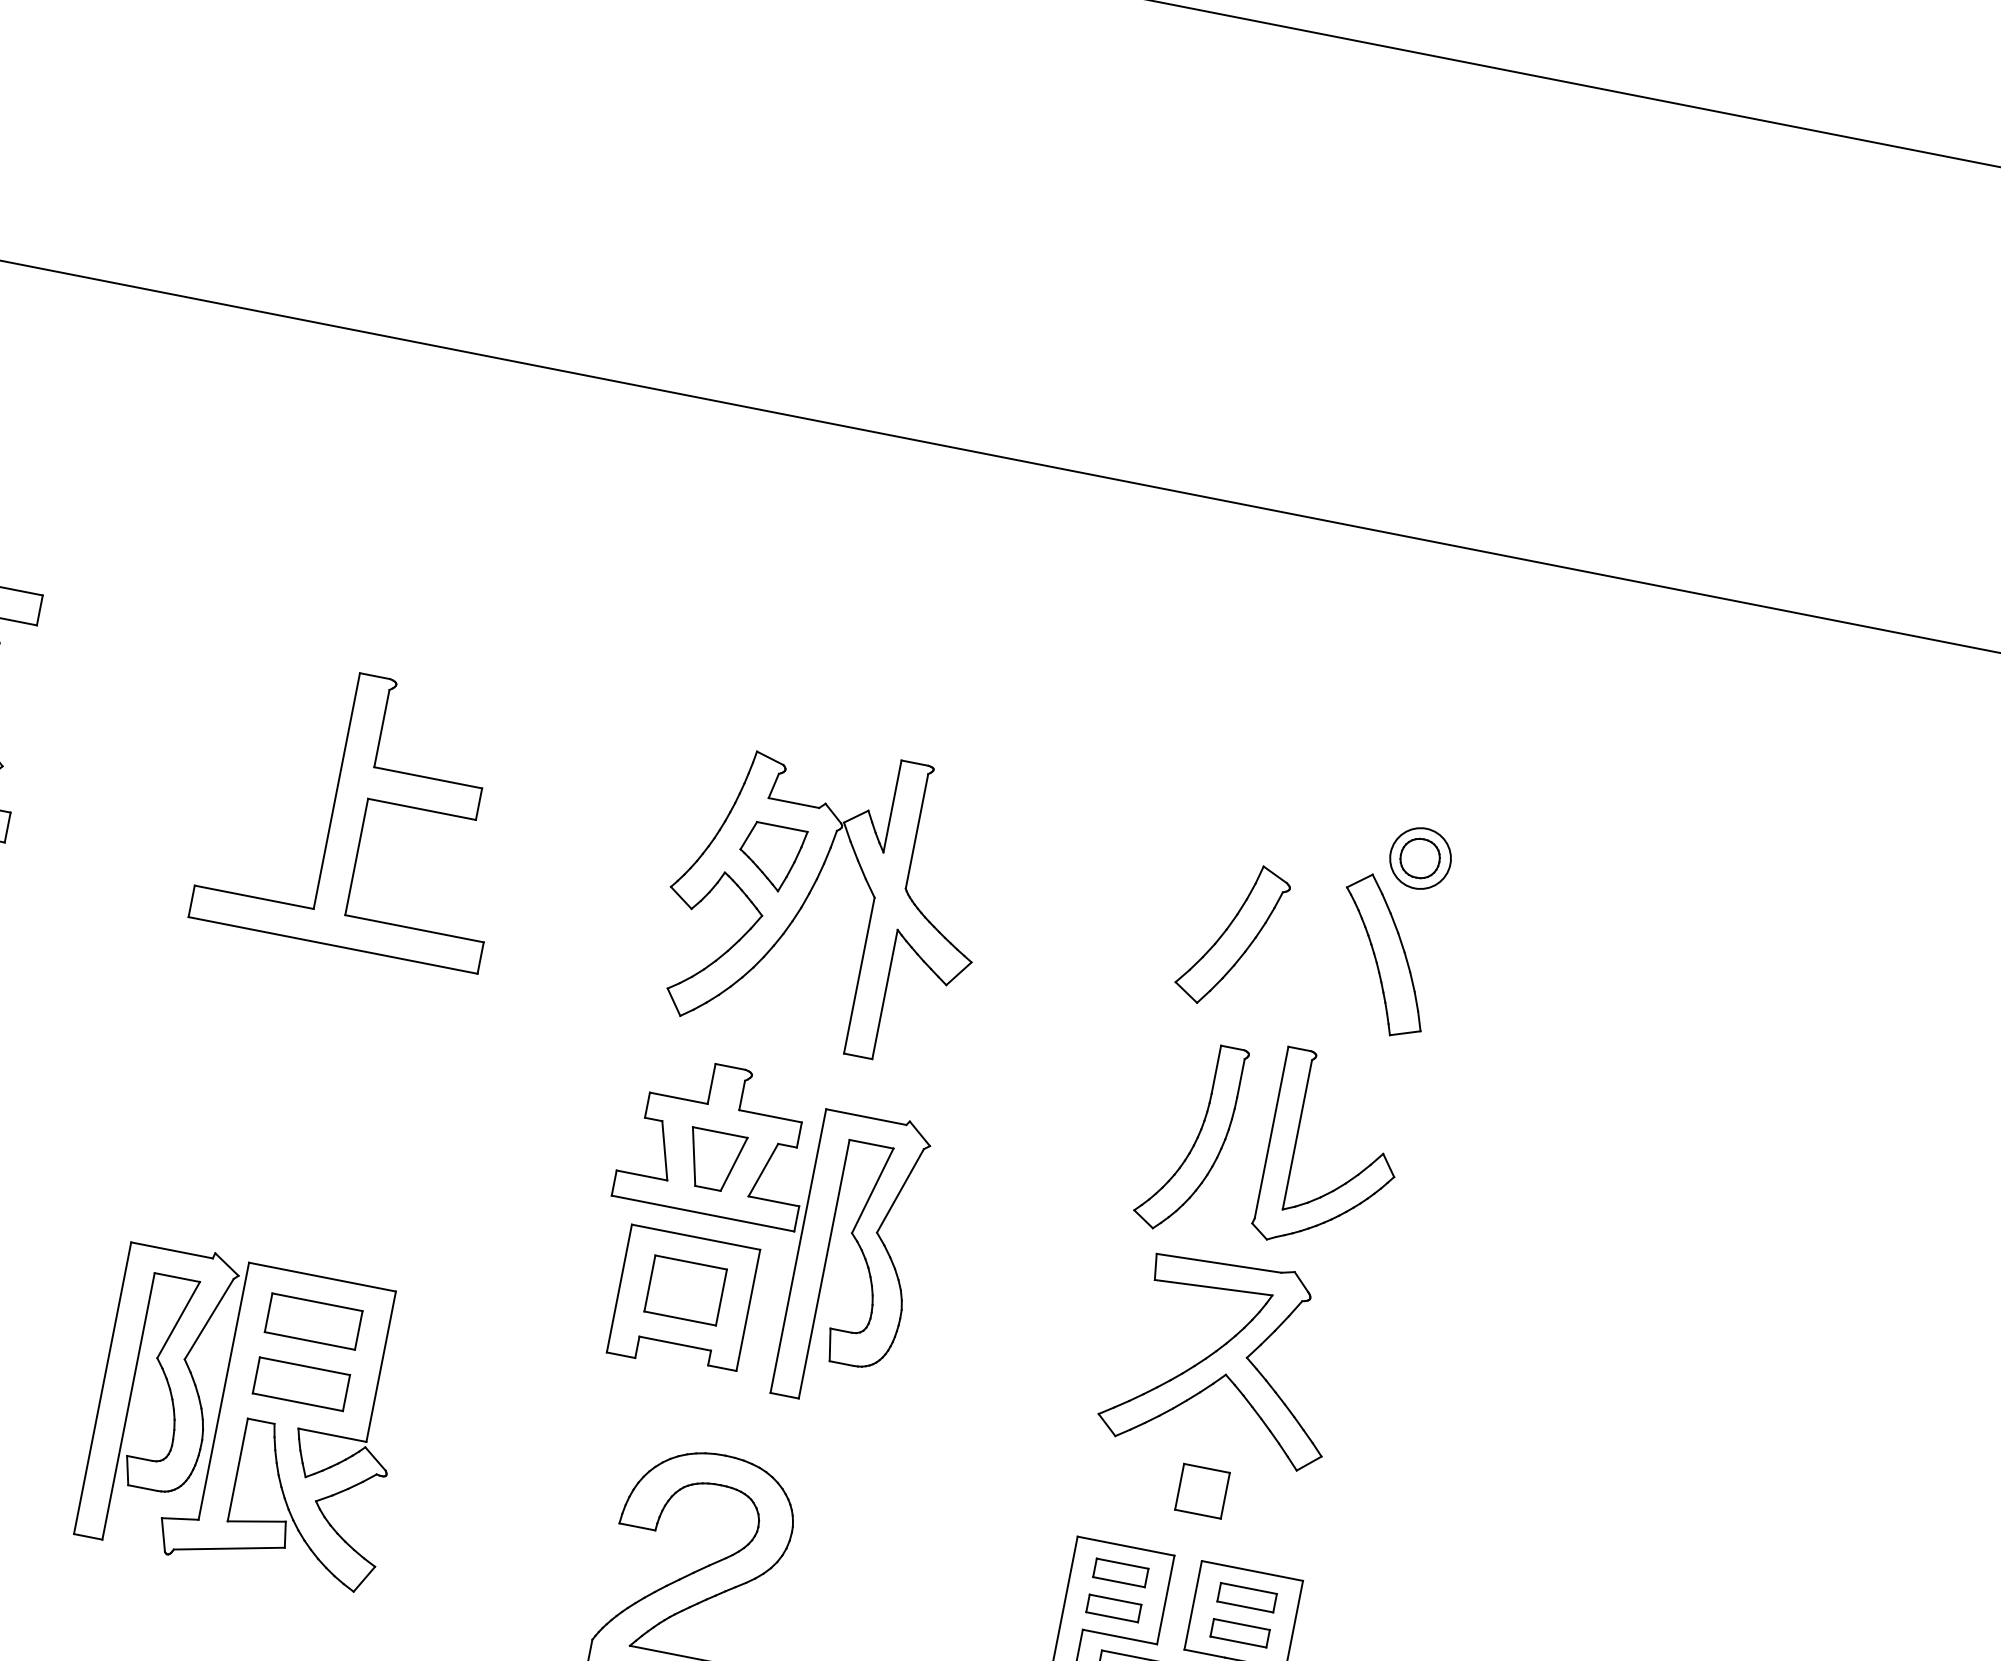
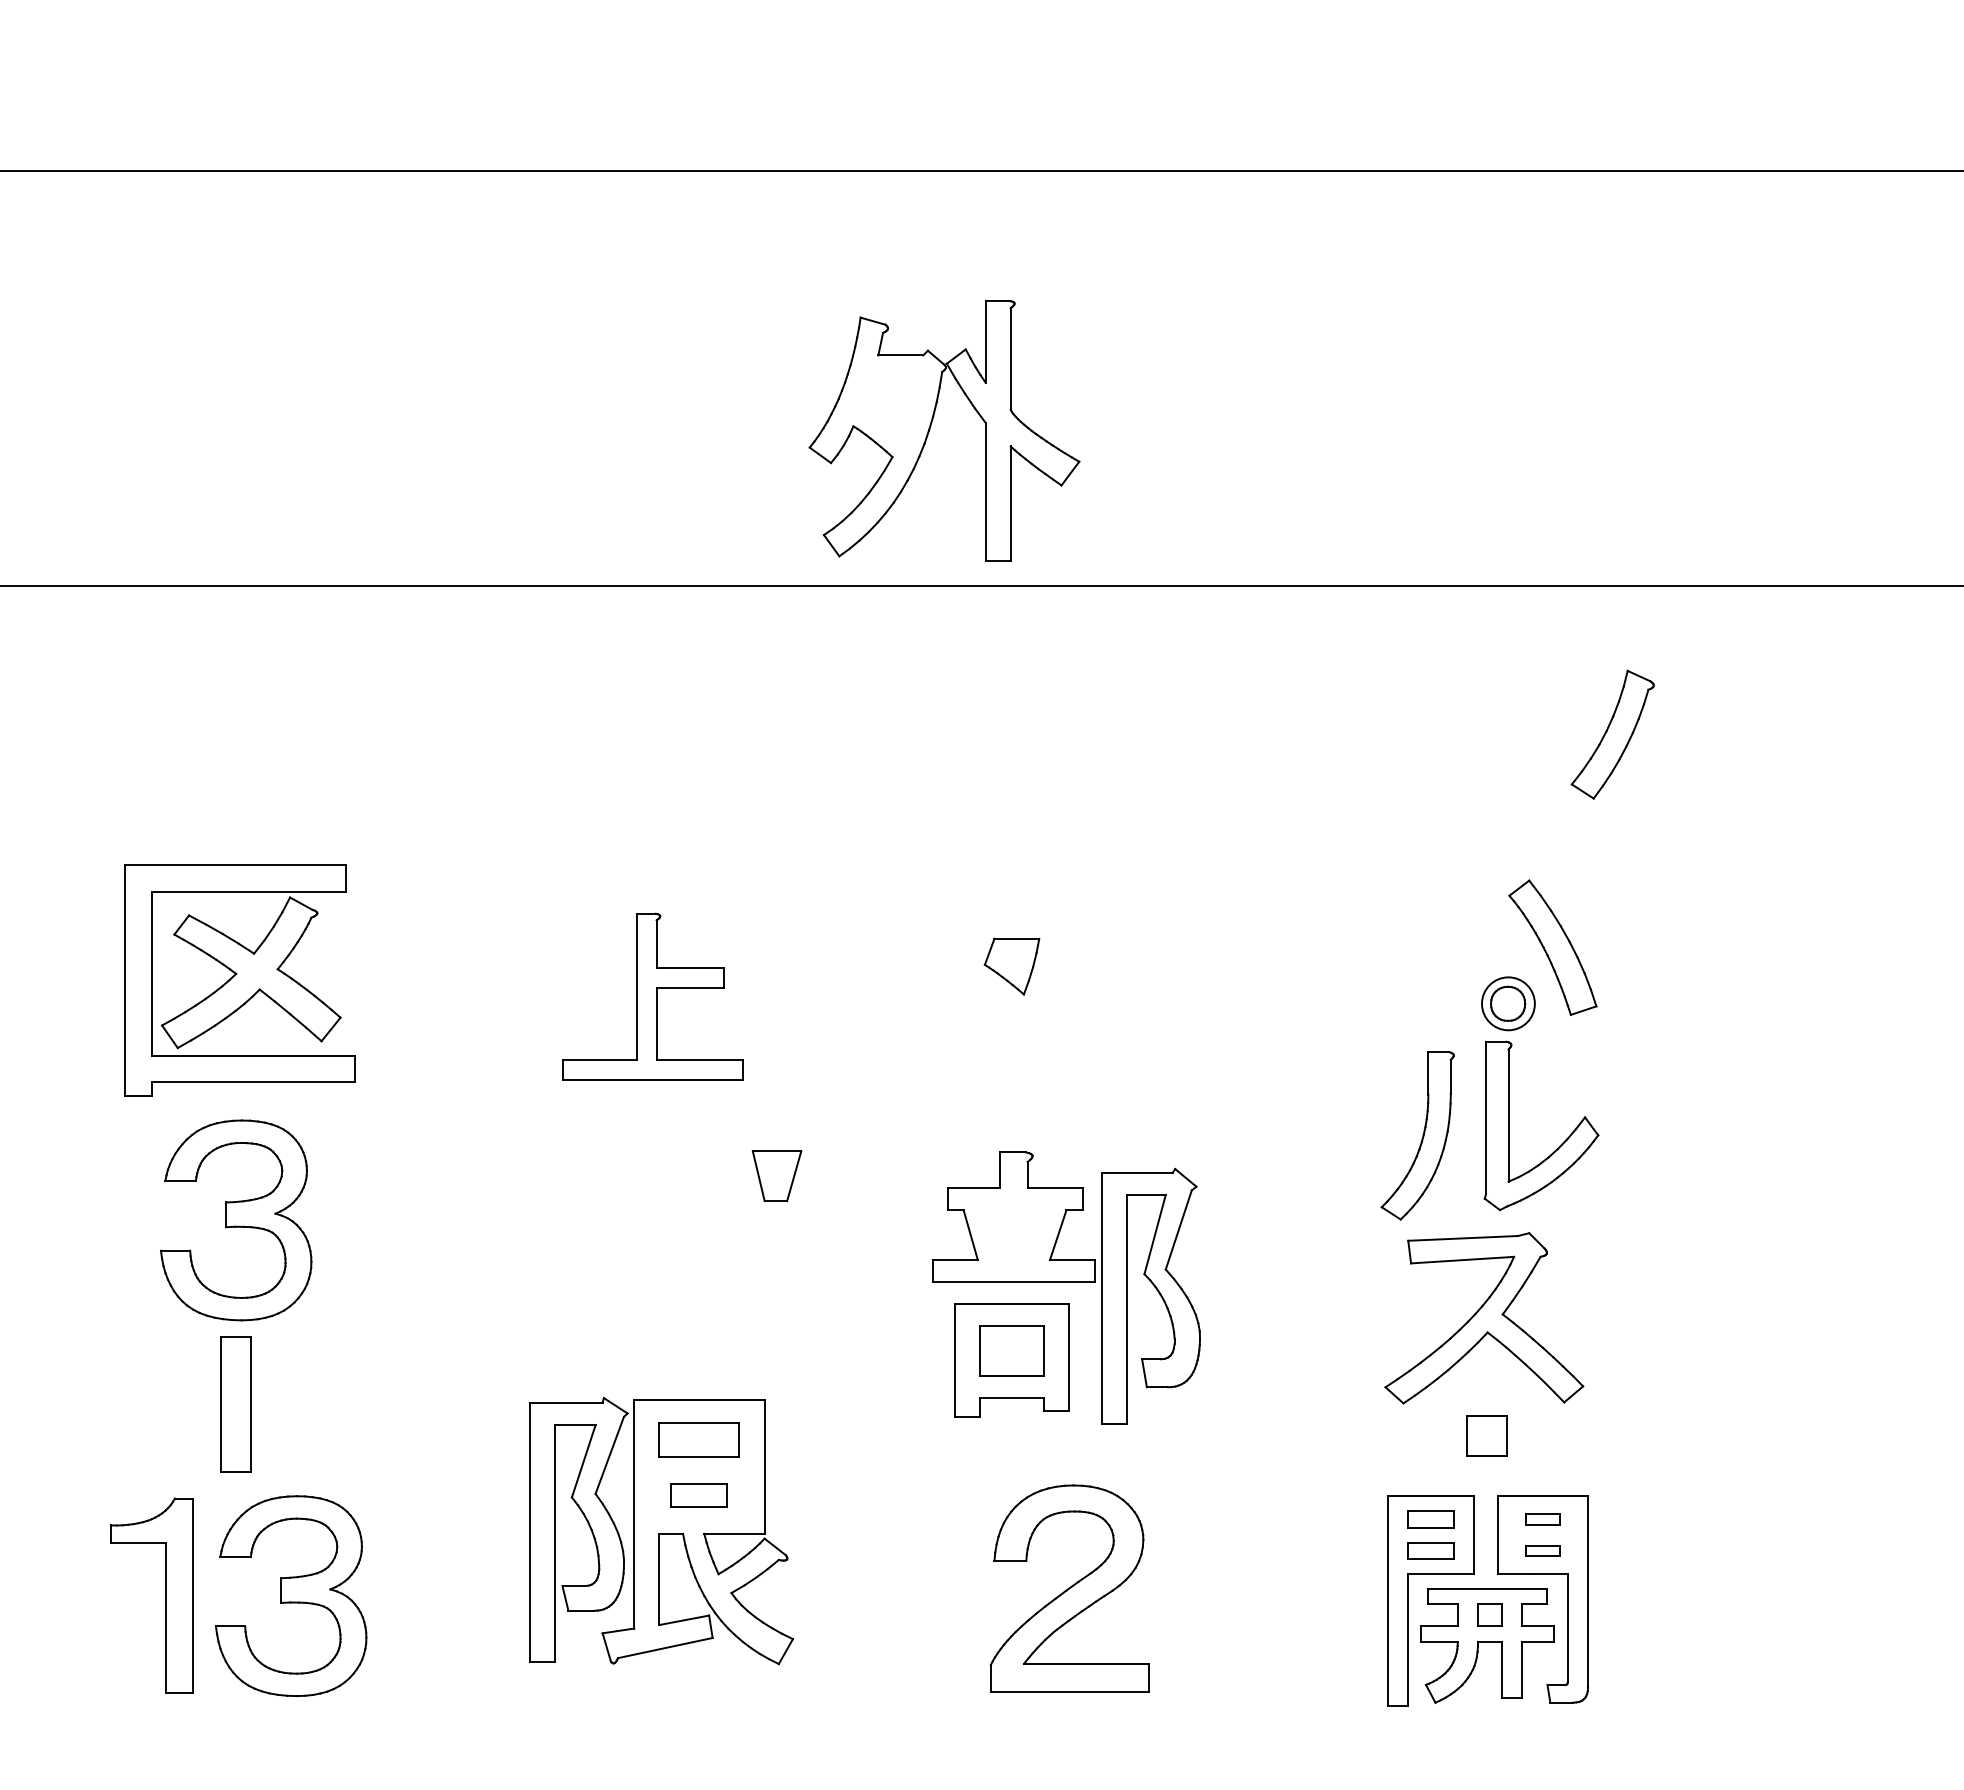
part: (358, 811) -> (652, 996), size x0.7
part: (1420, 858) -> (1508, 1003), moved
part: (812, 889) -> (931, 426), moved
part: (1232, 934) -> (1612, 734), moved
part: (714, 1160) -> (776, 1176), moved
part: (300, 1384) -> (698, 1495), size x0.7
part: (1246, 1597) -> (1542, 1519), size x0.7
part: (1239, 1632) -> (1542, 1550), size x0.7

